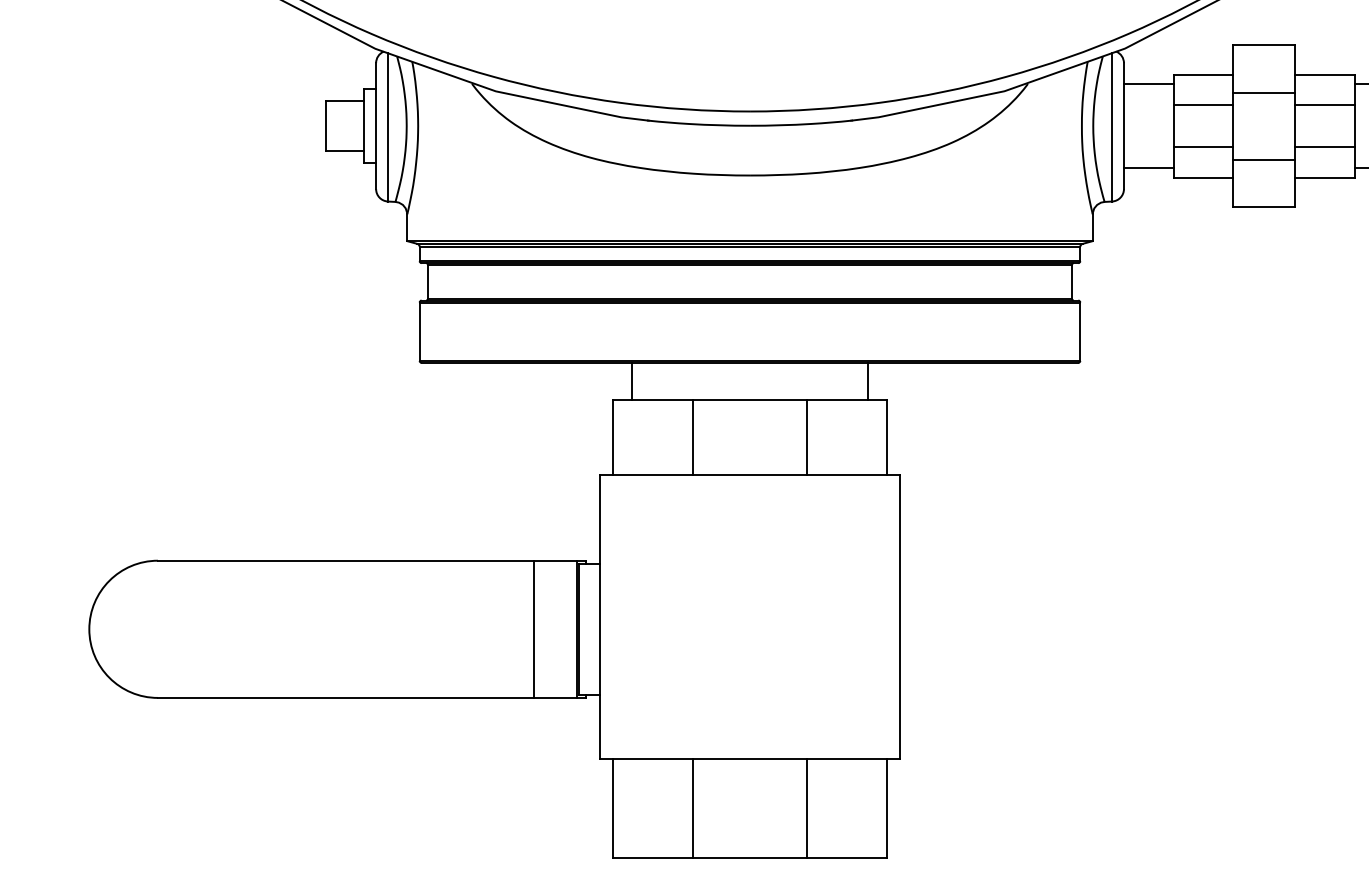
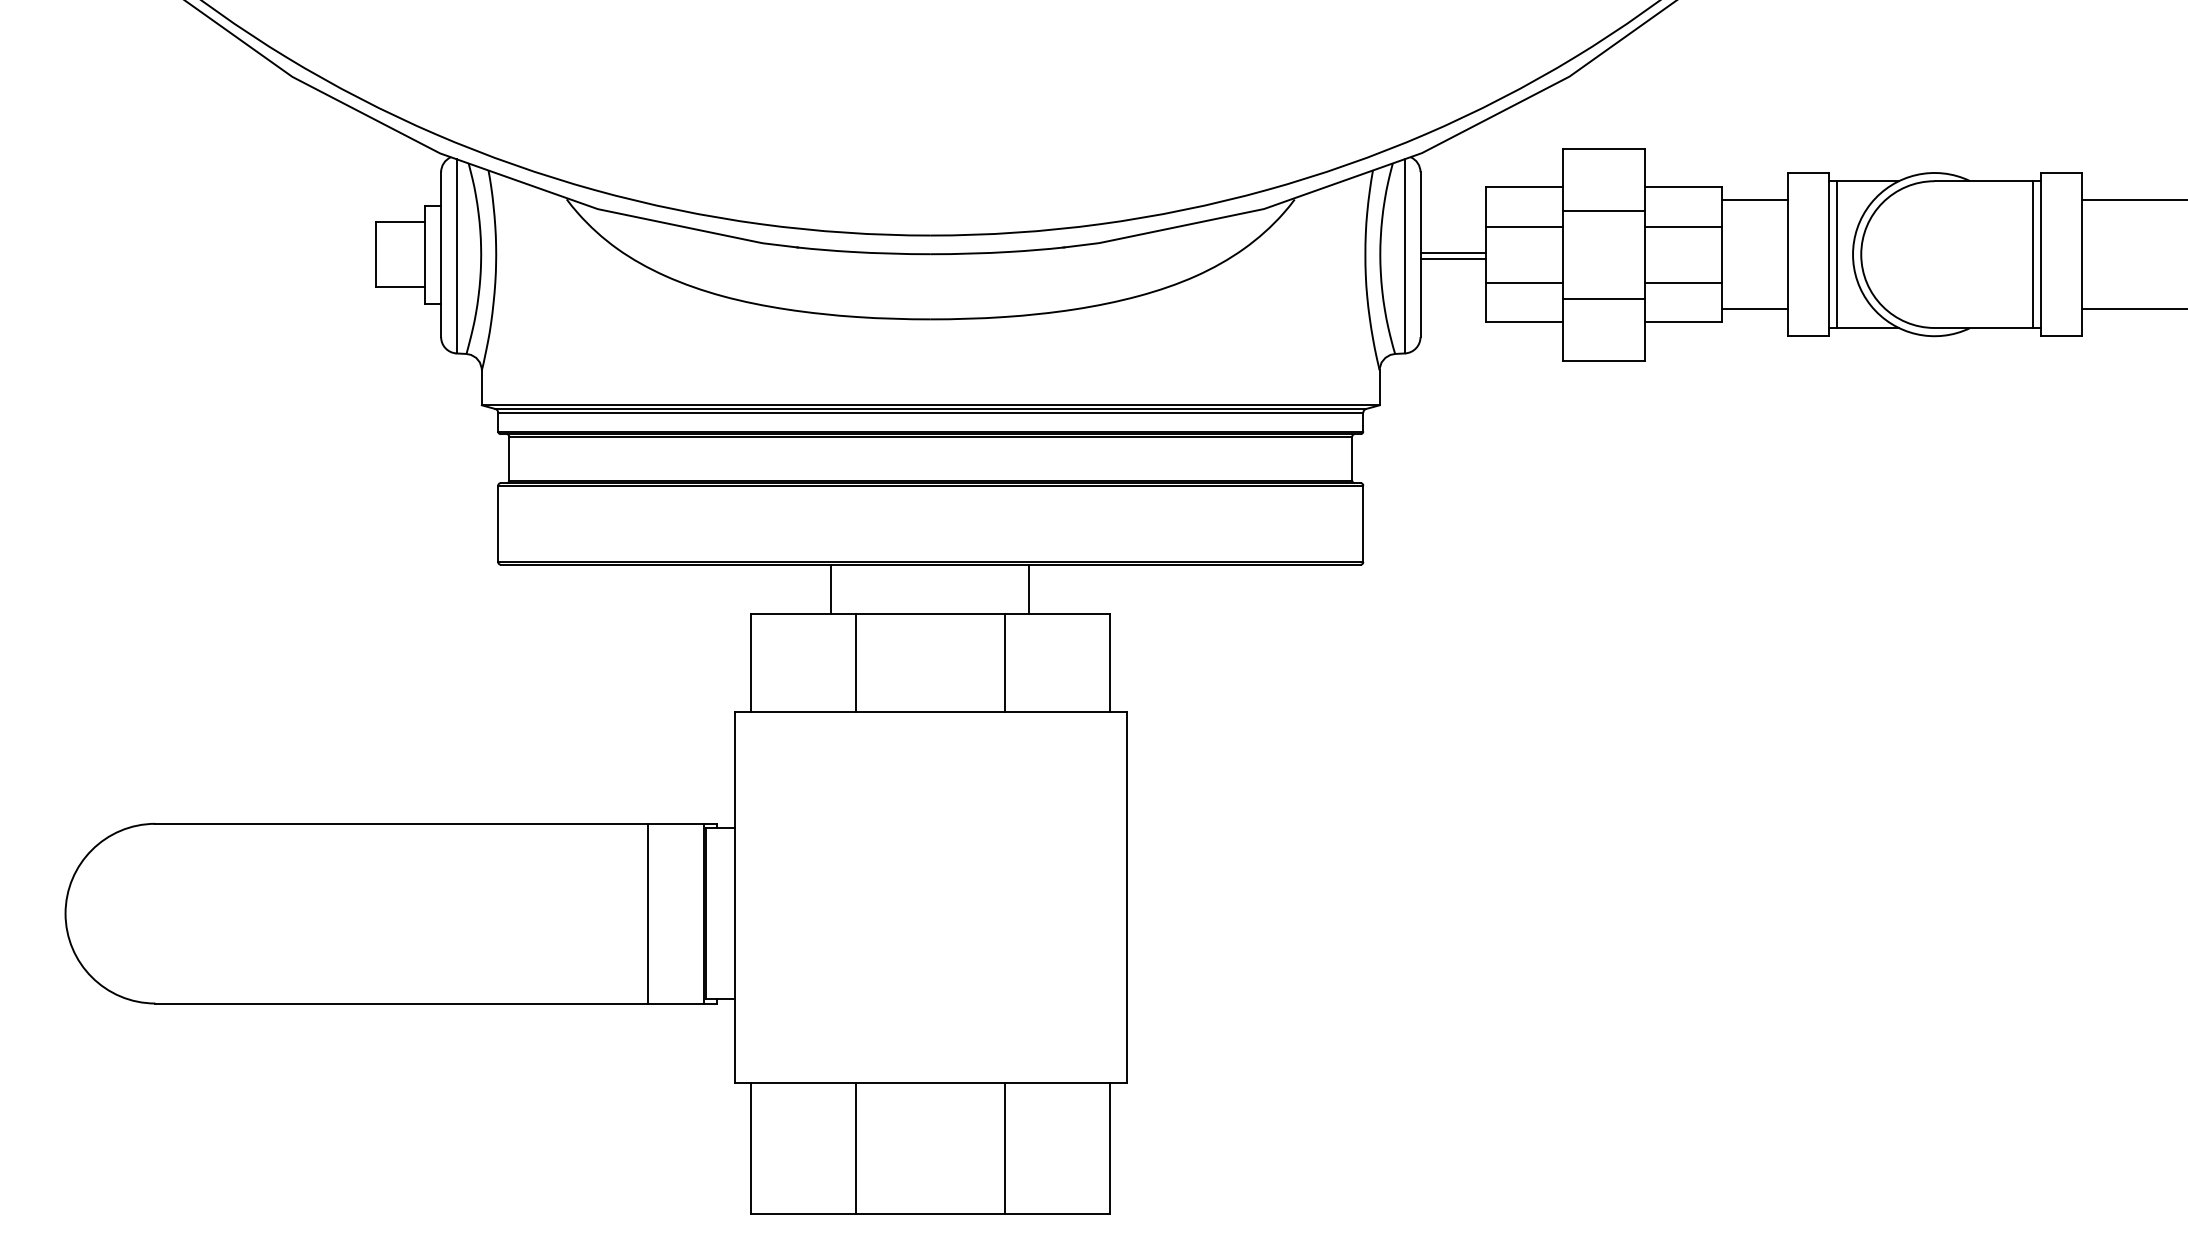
line: (1148, 83) -> (1452, 252), moved
line: (1148, 167) -> (1452, 259), moved
line: (631, 381) -> (830, 588), moved
line: (868, 381) -> (1028, 588), moved

